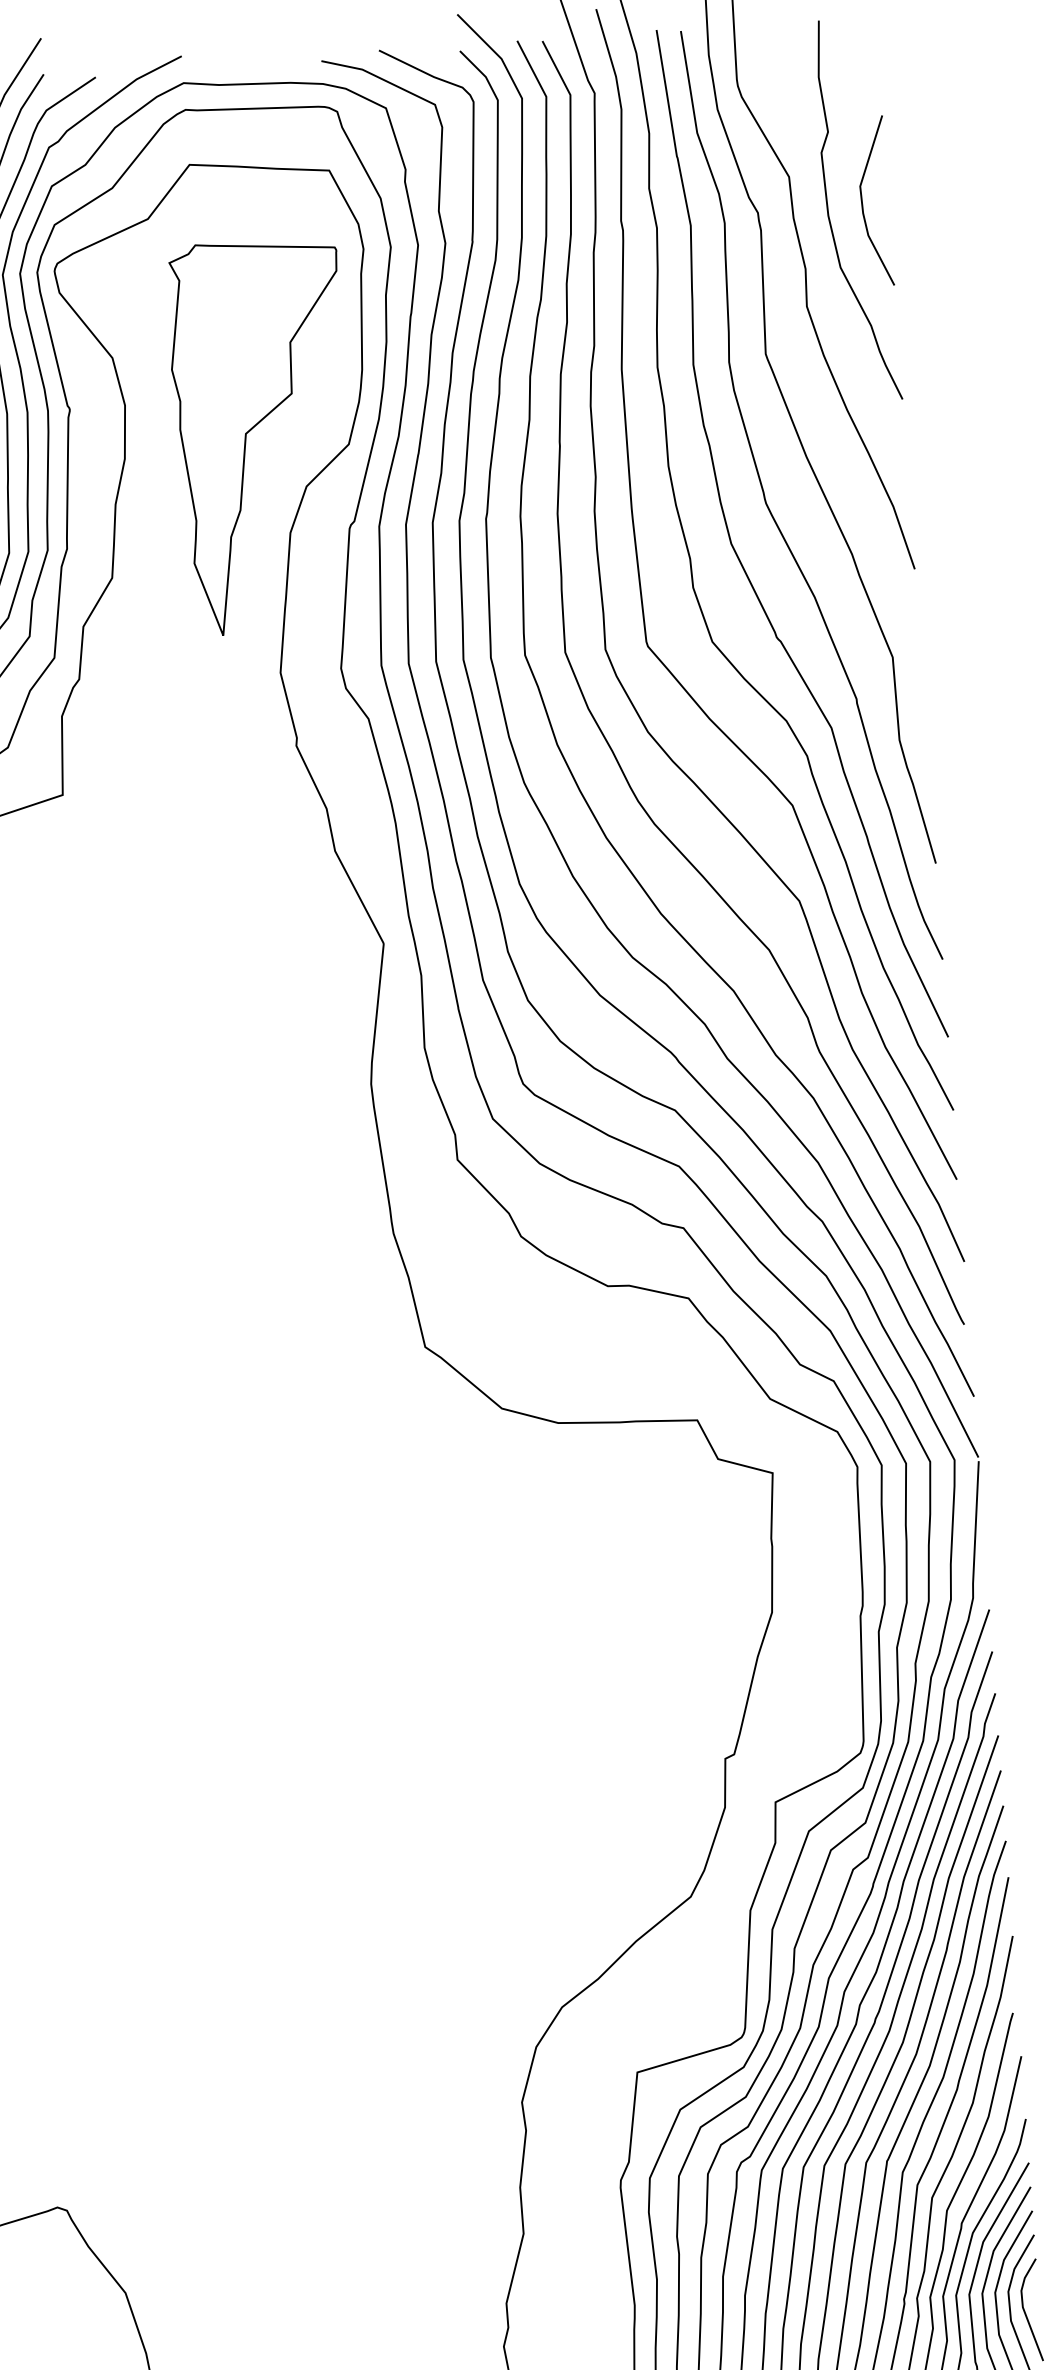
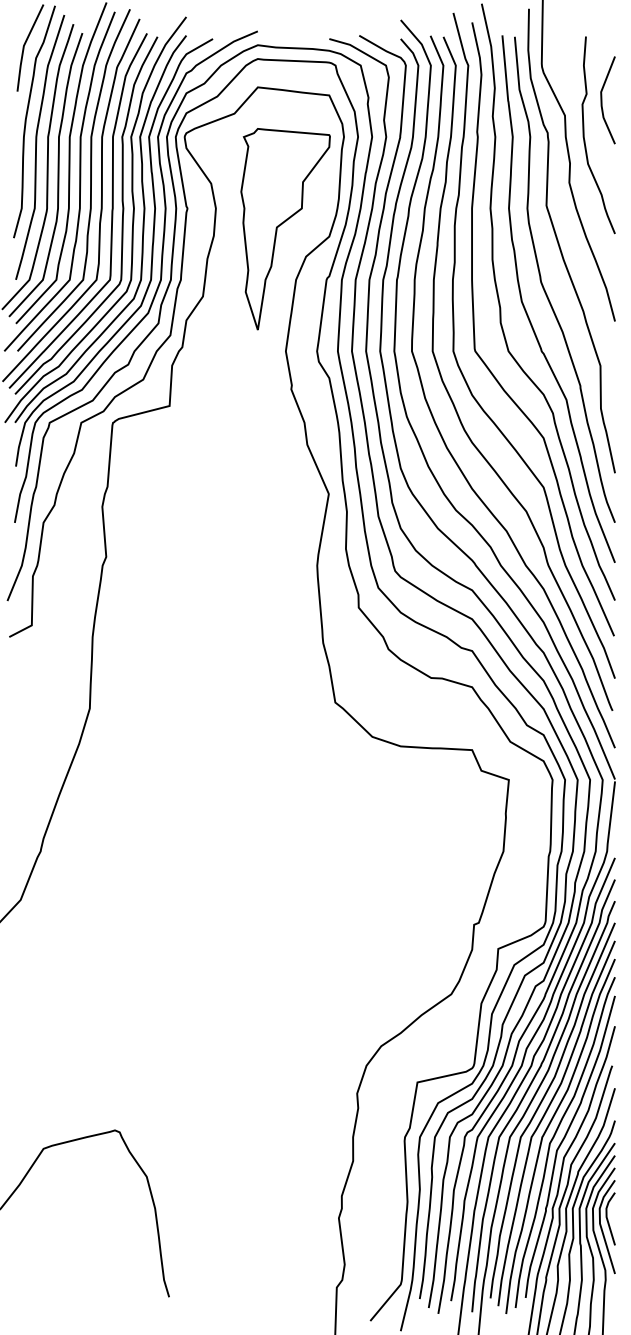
line: (864, 202) -> (602, 100), moved

